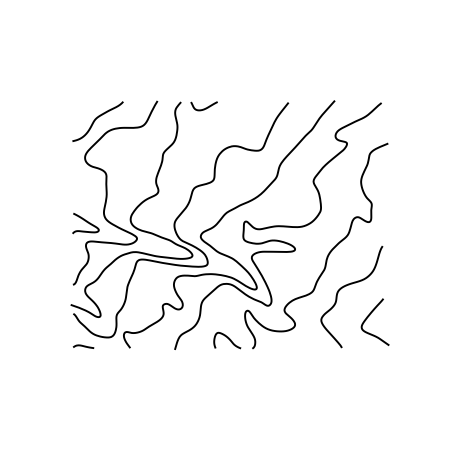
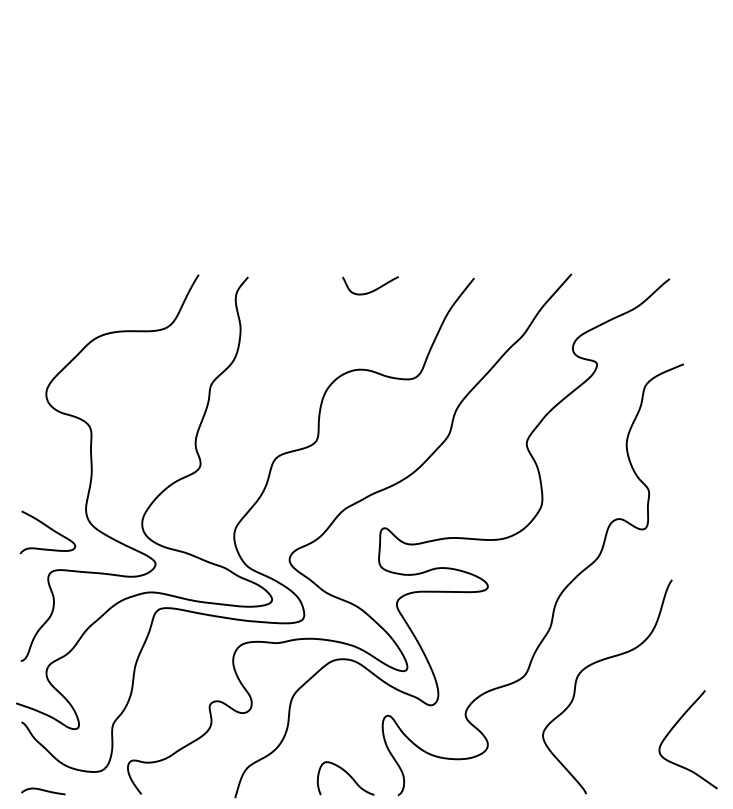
curve: (203, 108) -> (368, 290), moved
curve: (95, 121) -> (68, 317), removed
curve: (369, 316) -> (675, 727), moved

